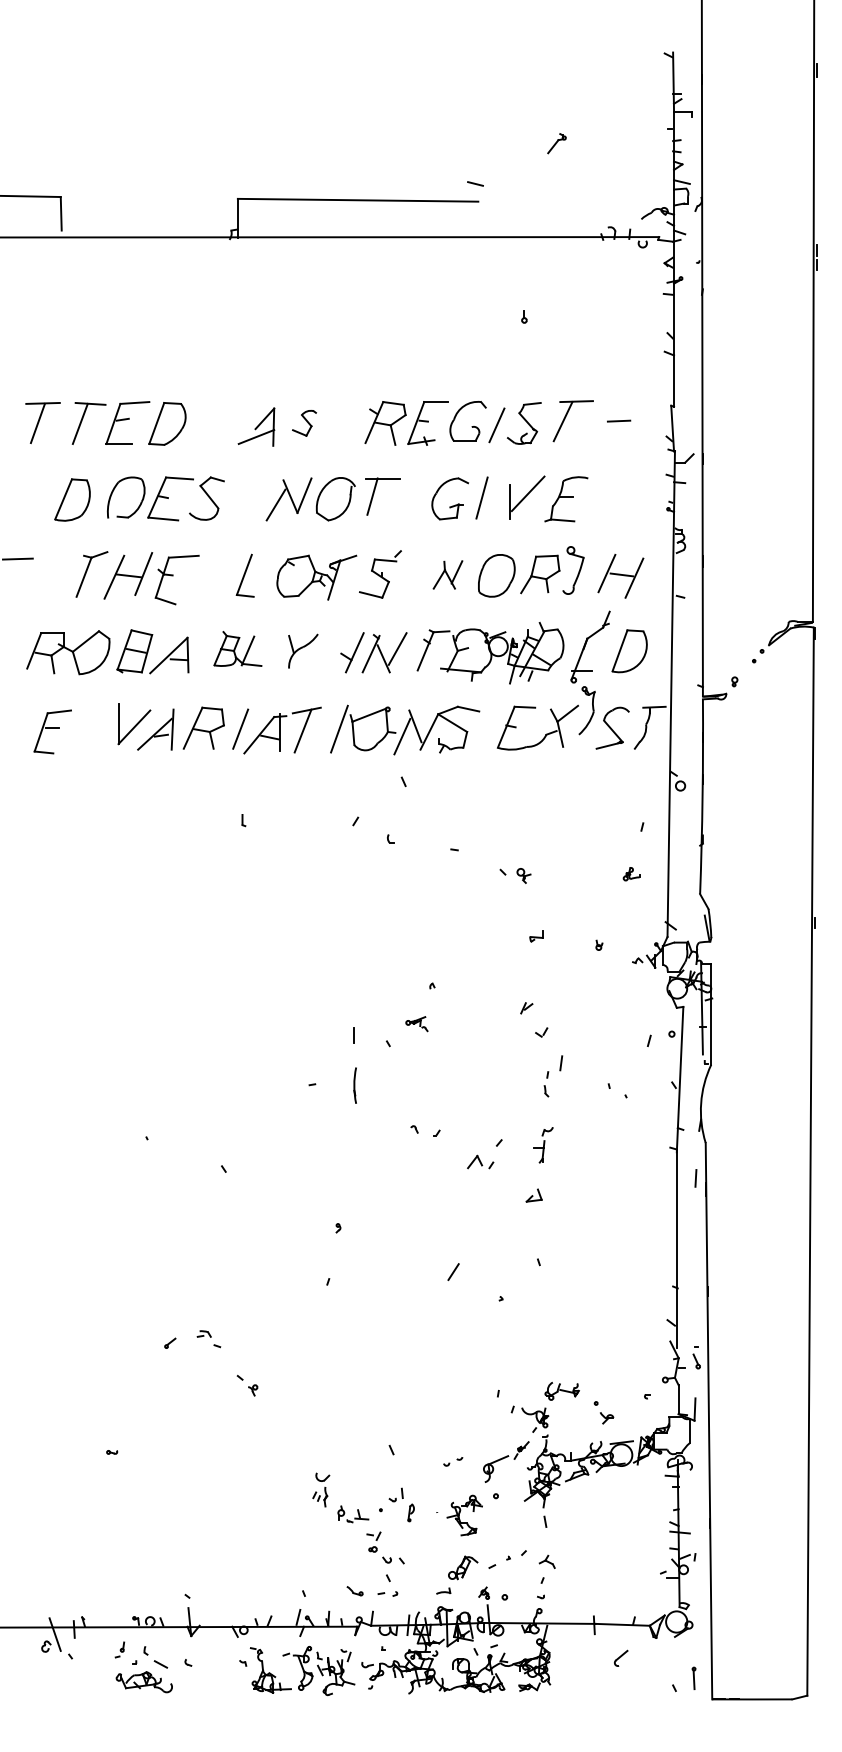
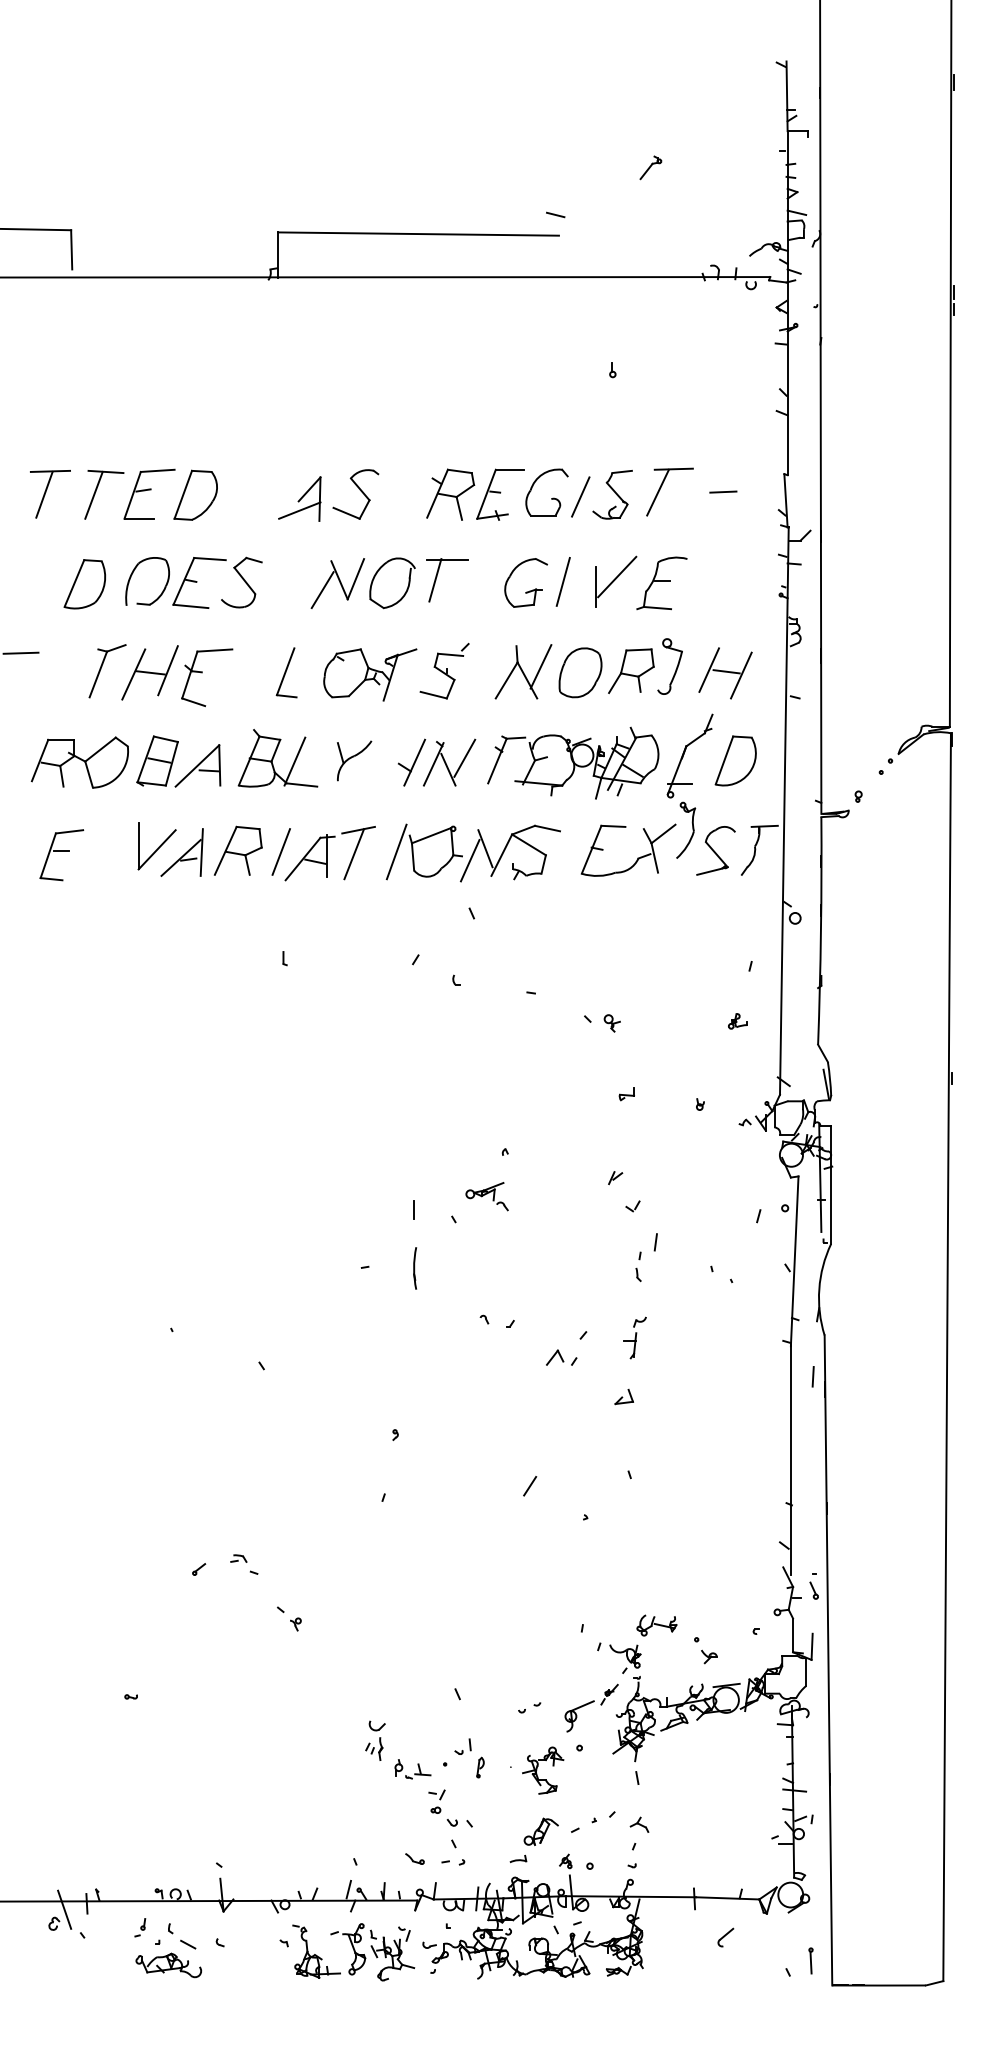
part: (304, 423) -> (355, 494), size x1.67
part: (447, 574) -> (522, 671), size x1.67
part: (237, 648) -> (277, 757), size x1.43
part: (416, 1023) -> (486, 1195), size x1.67

